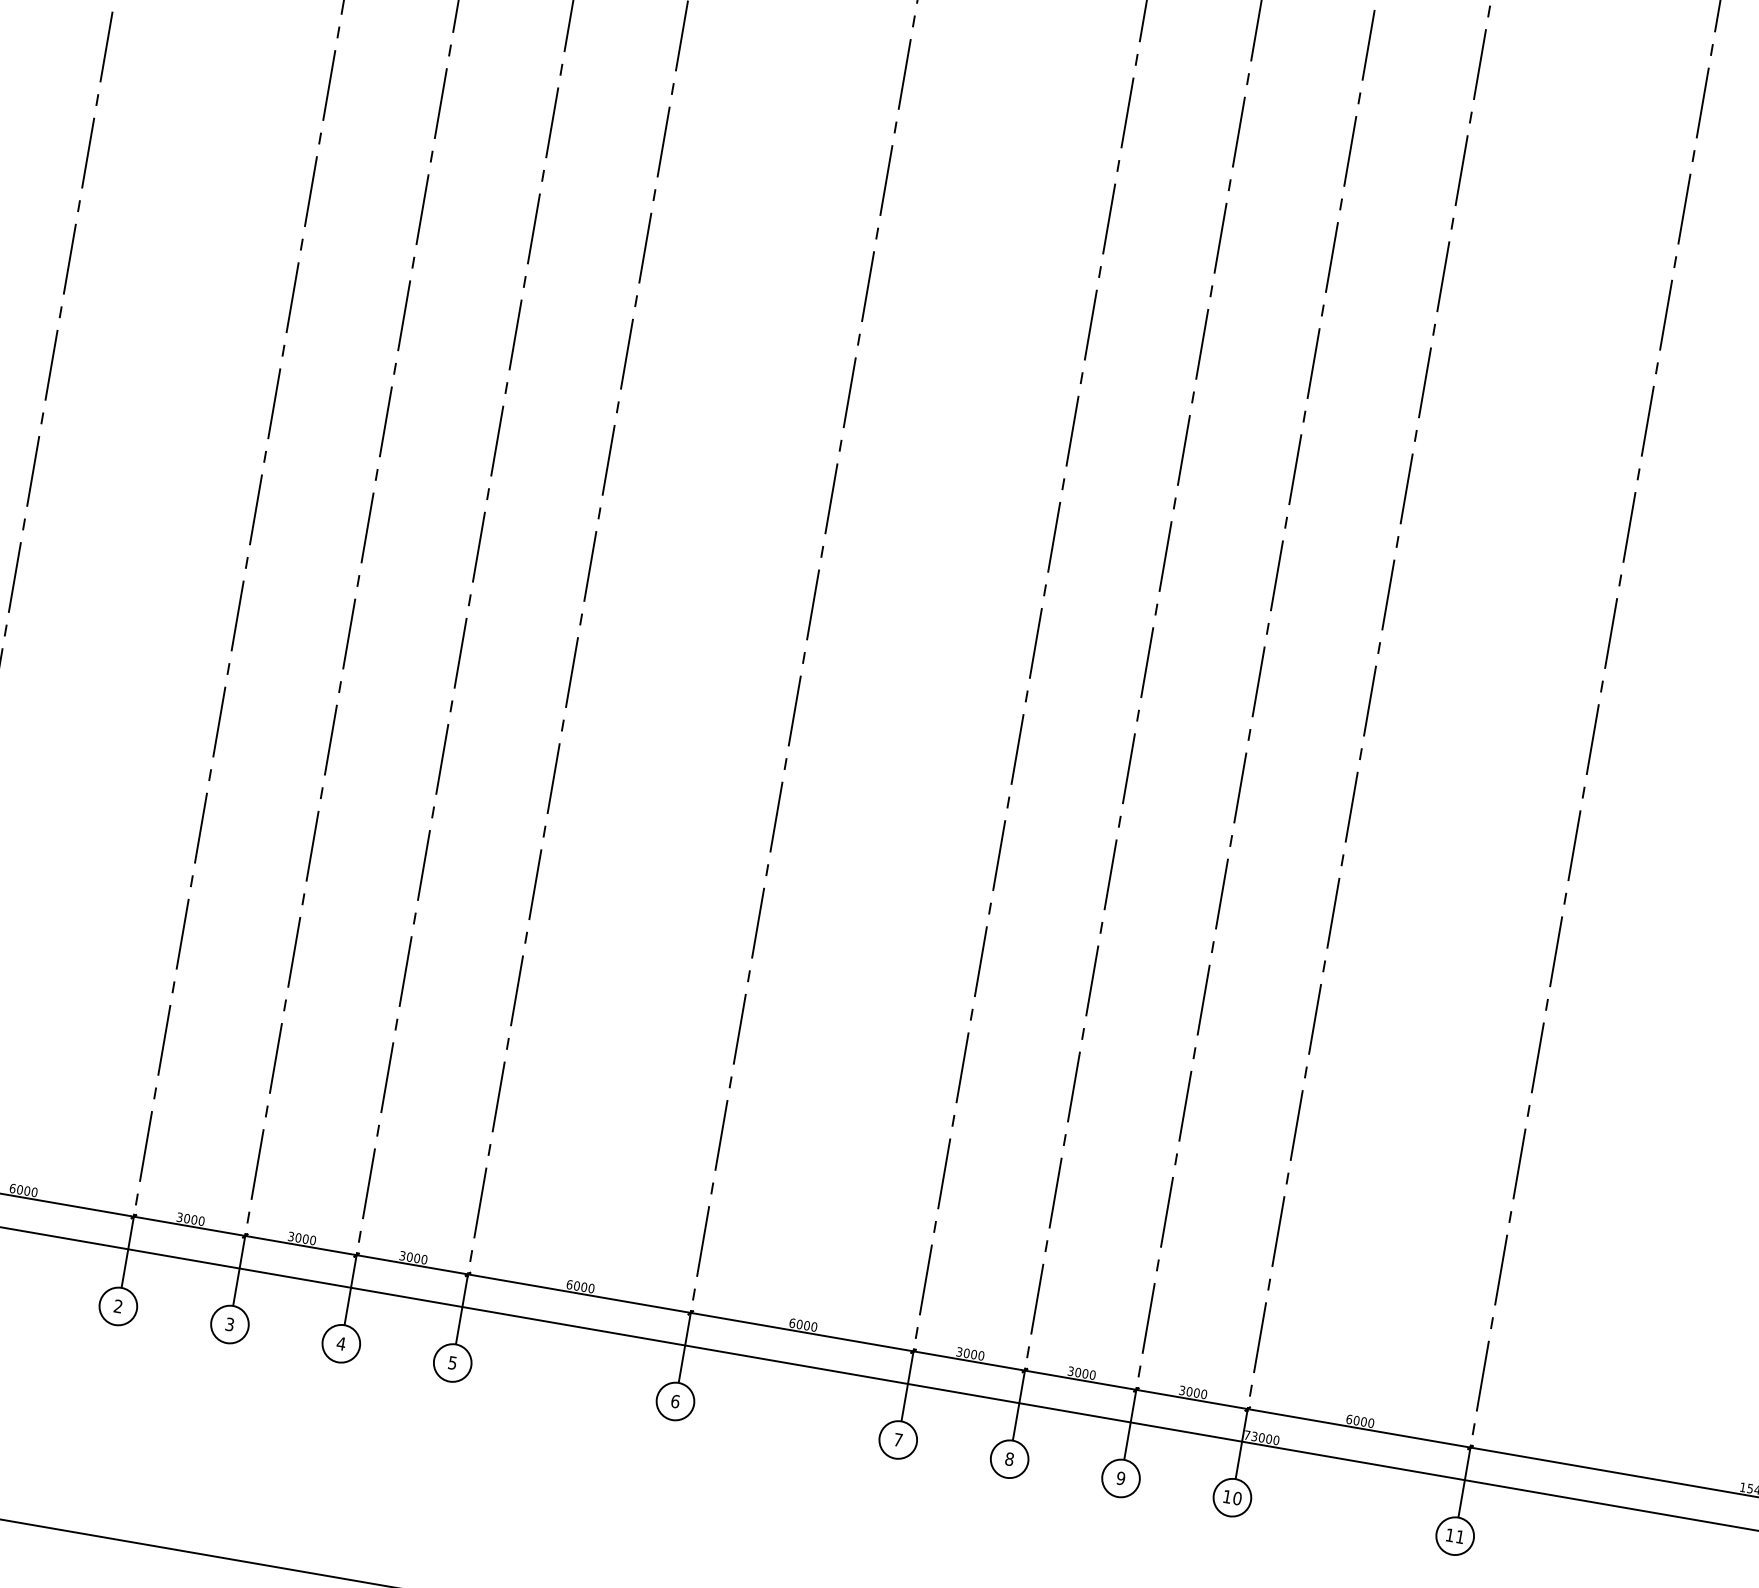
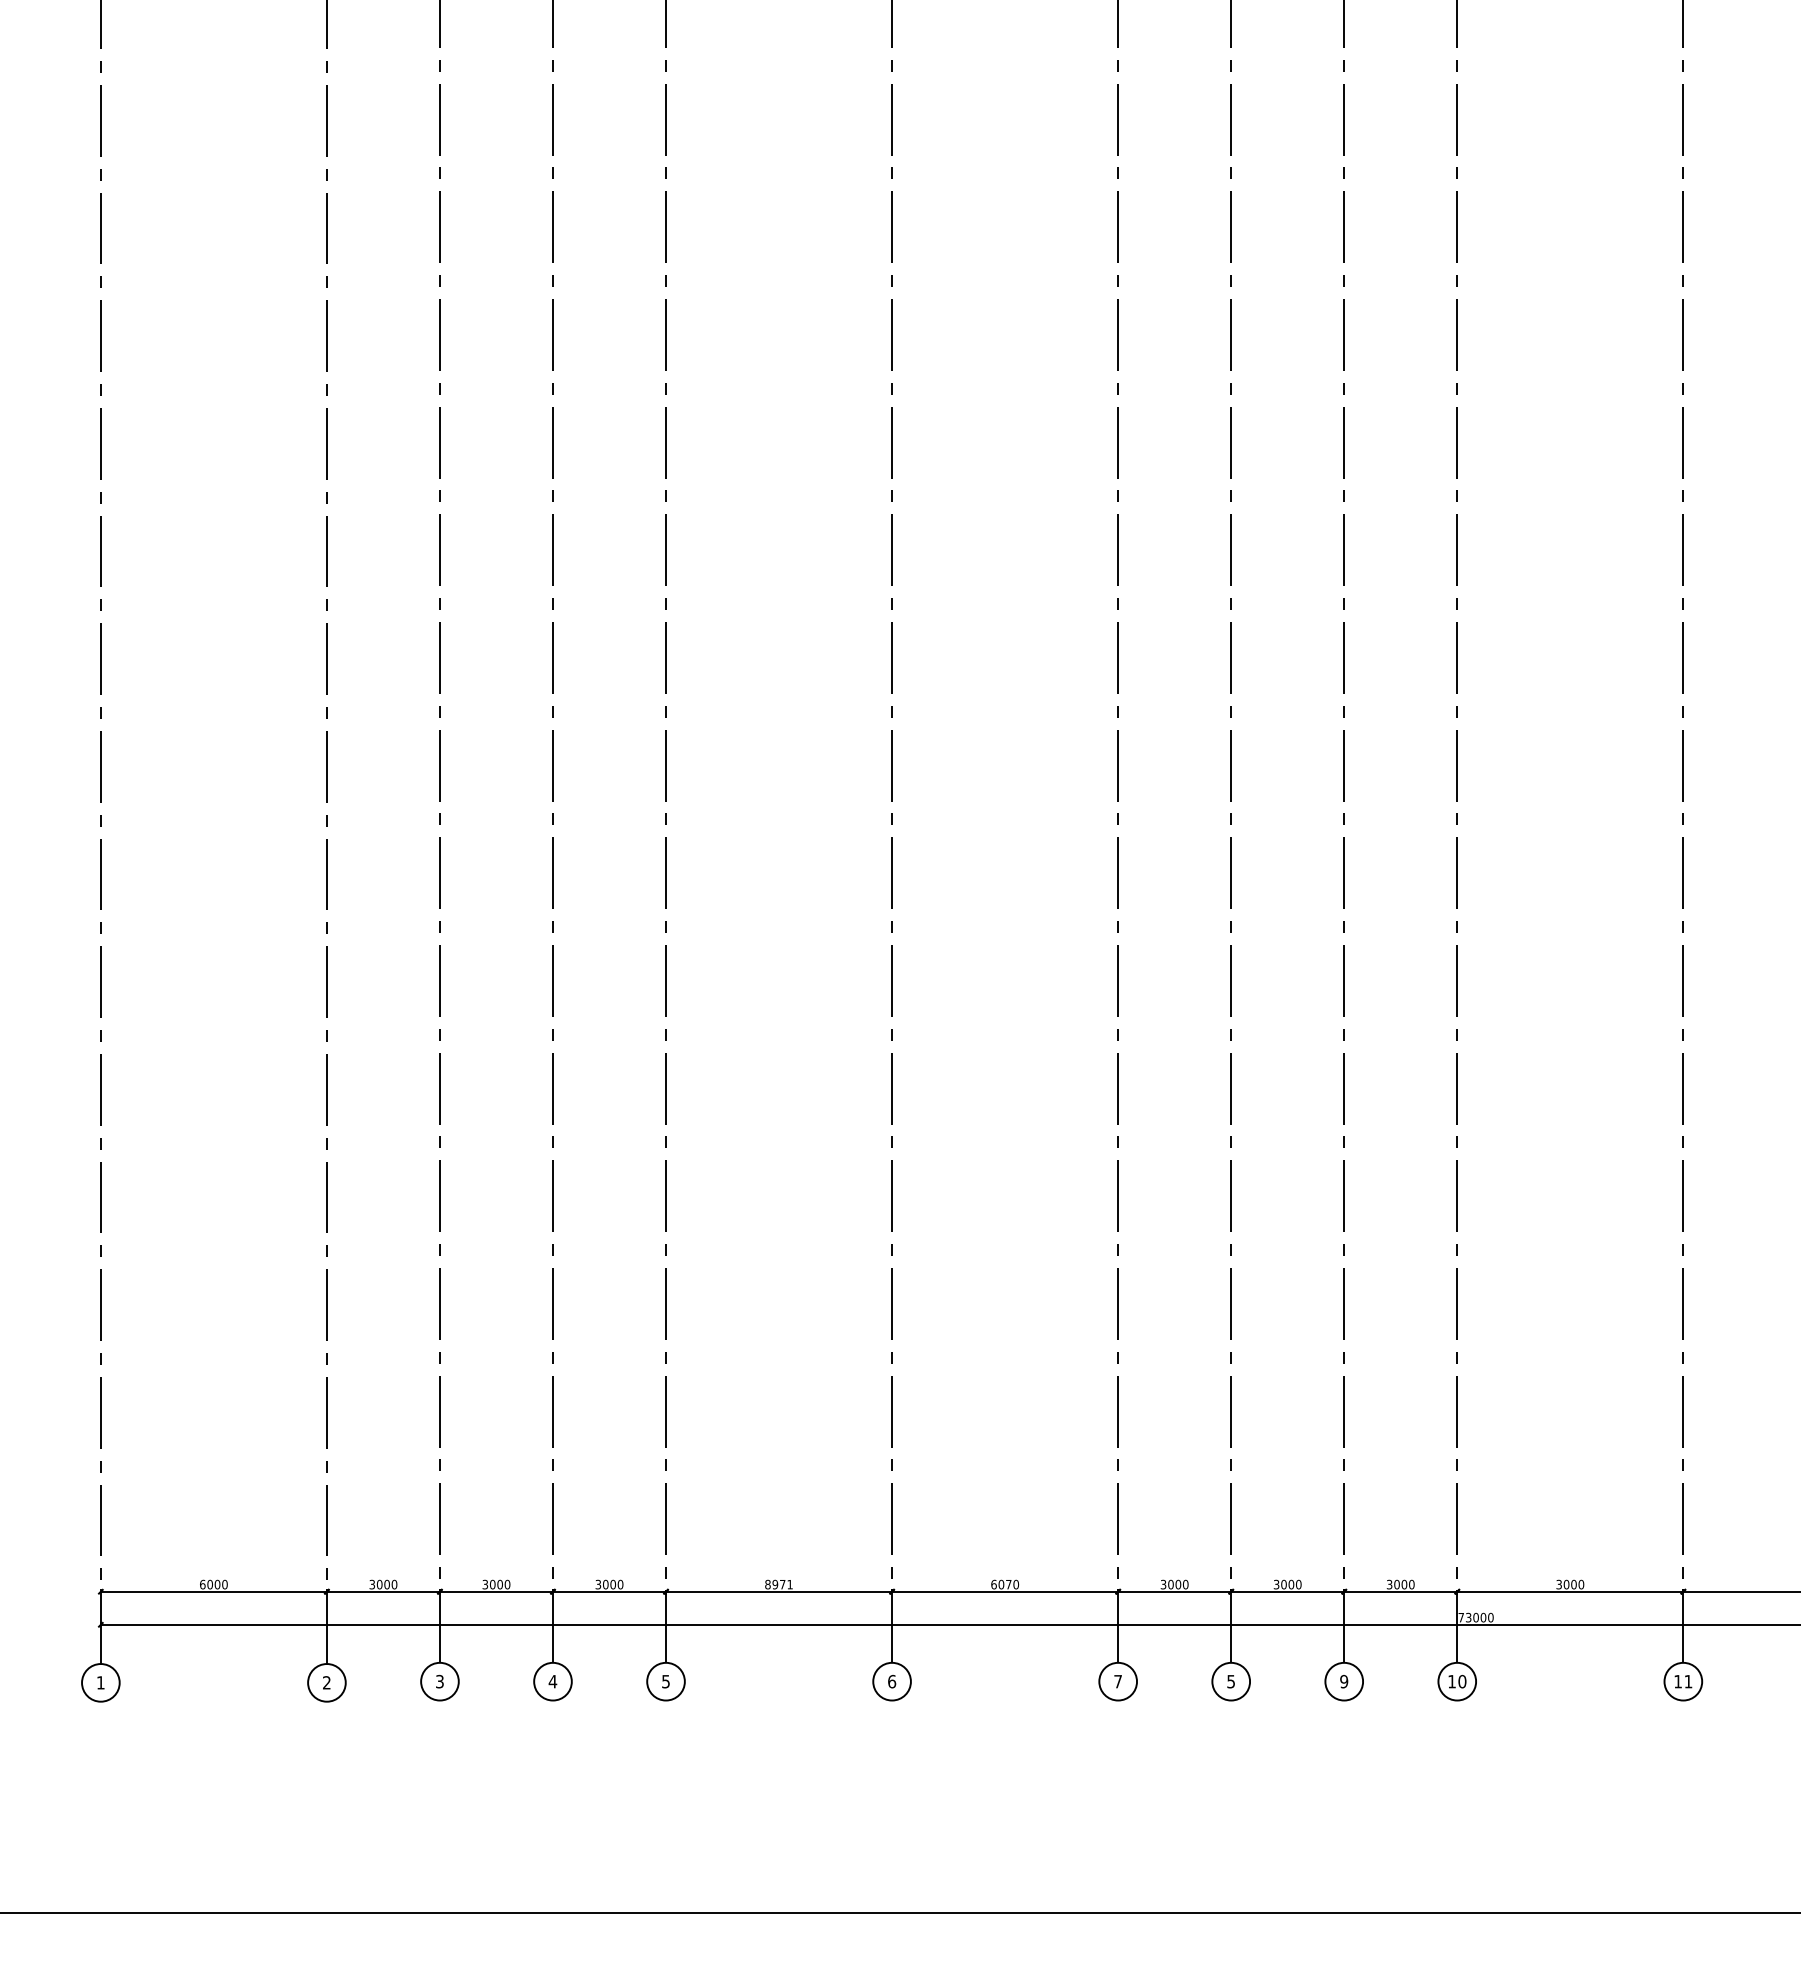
text: (580, 1286) -> (778, 1584), 6000 -> 8971
text: (806, 1325) -> (1008, 1584), 6000 -> 6070
text: (1349, 1419) -> (1559, 1584), 6000 -> 3000
text: (1009, 1459) -> (1231, 1681), 8 -> 5

